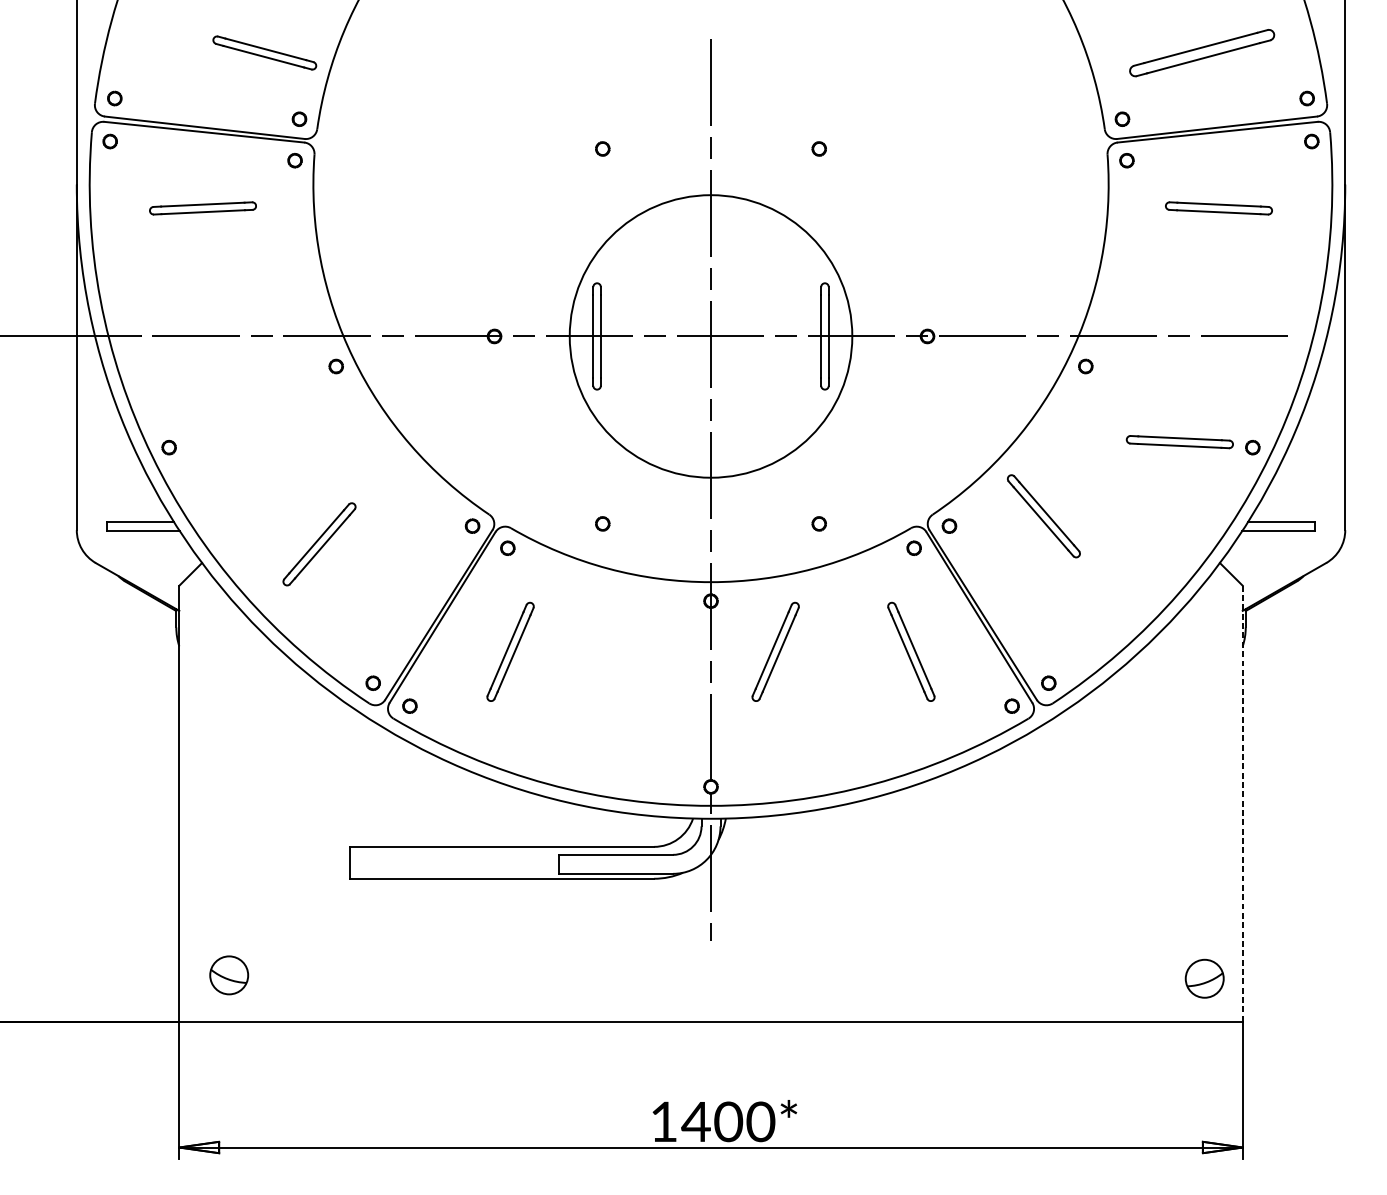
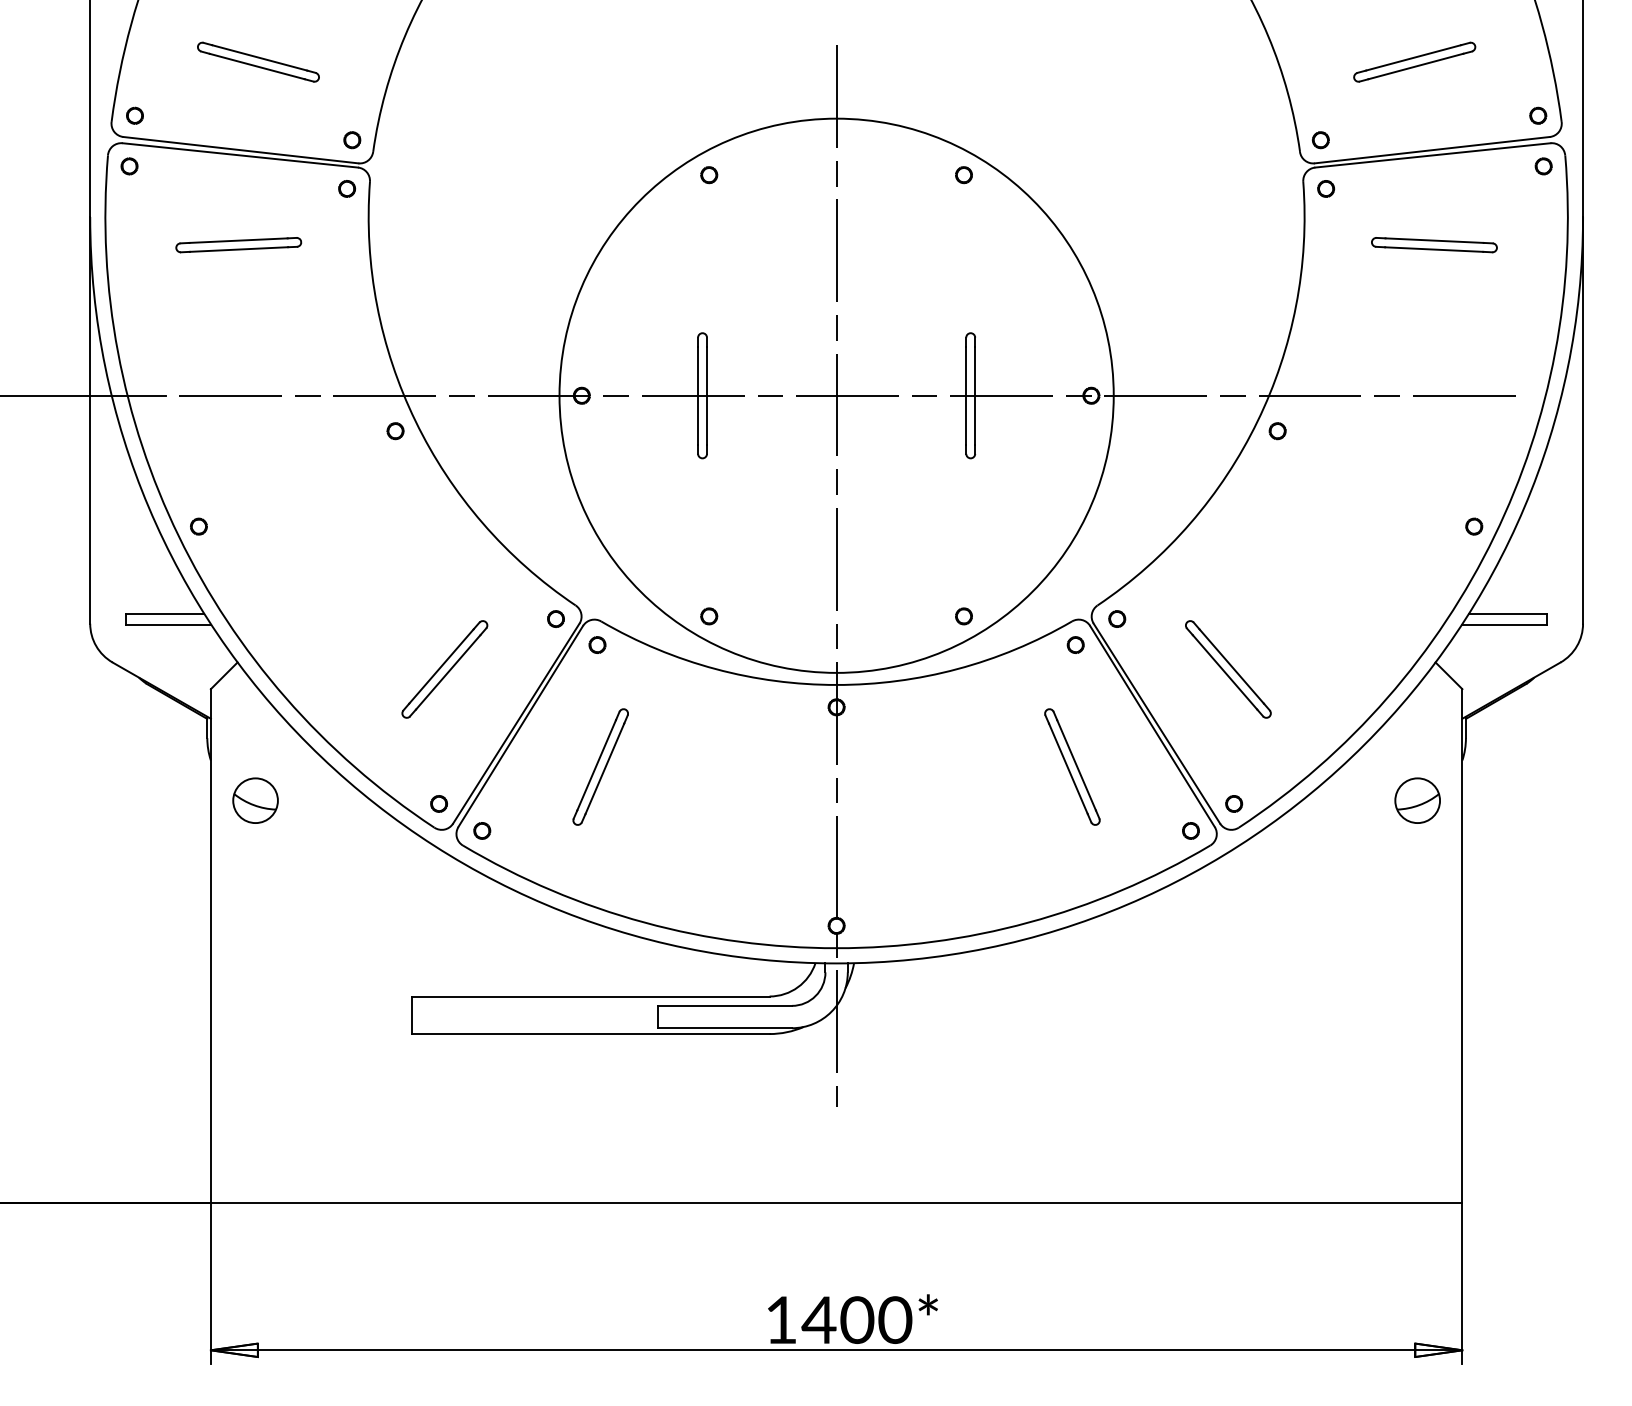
part: (264, 52) -> (258, 61), moved
part: (1202, 52) -> (1414, 61), size x0.71
circle: (710, 336) -> (836, 395), size x1.67
part: (1179, 442) -> (1388, 520), removed
part: (1044, 516) -> (1228, 669), moved
part: (319, 544) -> (444, 669), moved
part: (775, 651) -> (912, 766), removed
line: (1242, 804) -> (1462, 946), dashed -> solid
part: (229, 975) -> (255, 800), moved
part: (1204, 978) -> (1417, 800), moved

